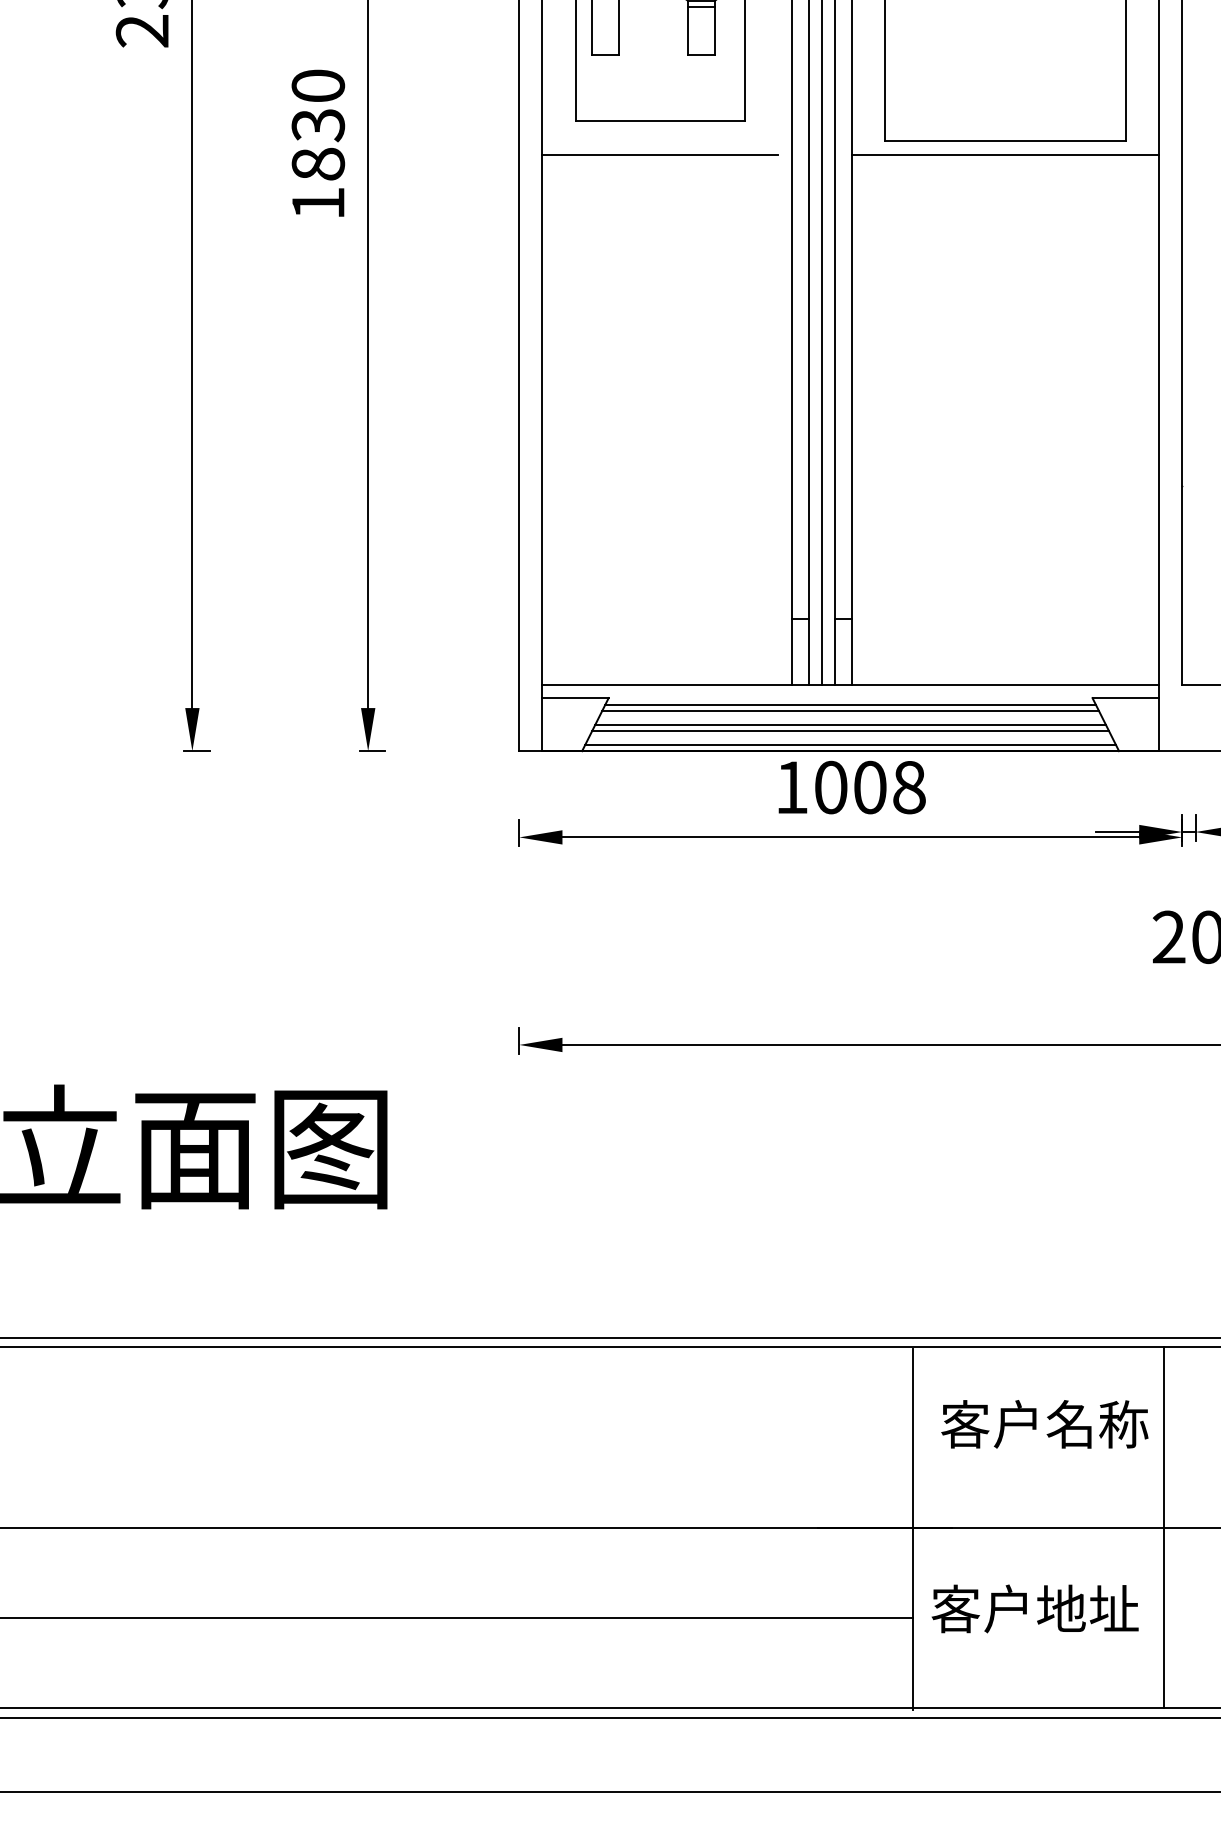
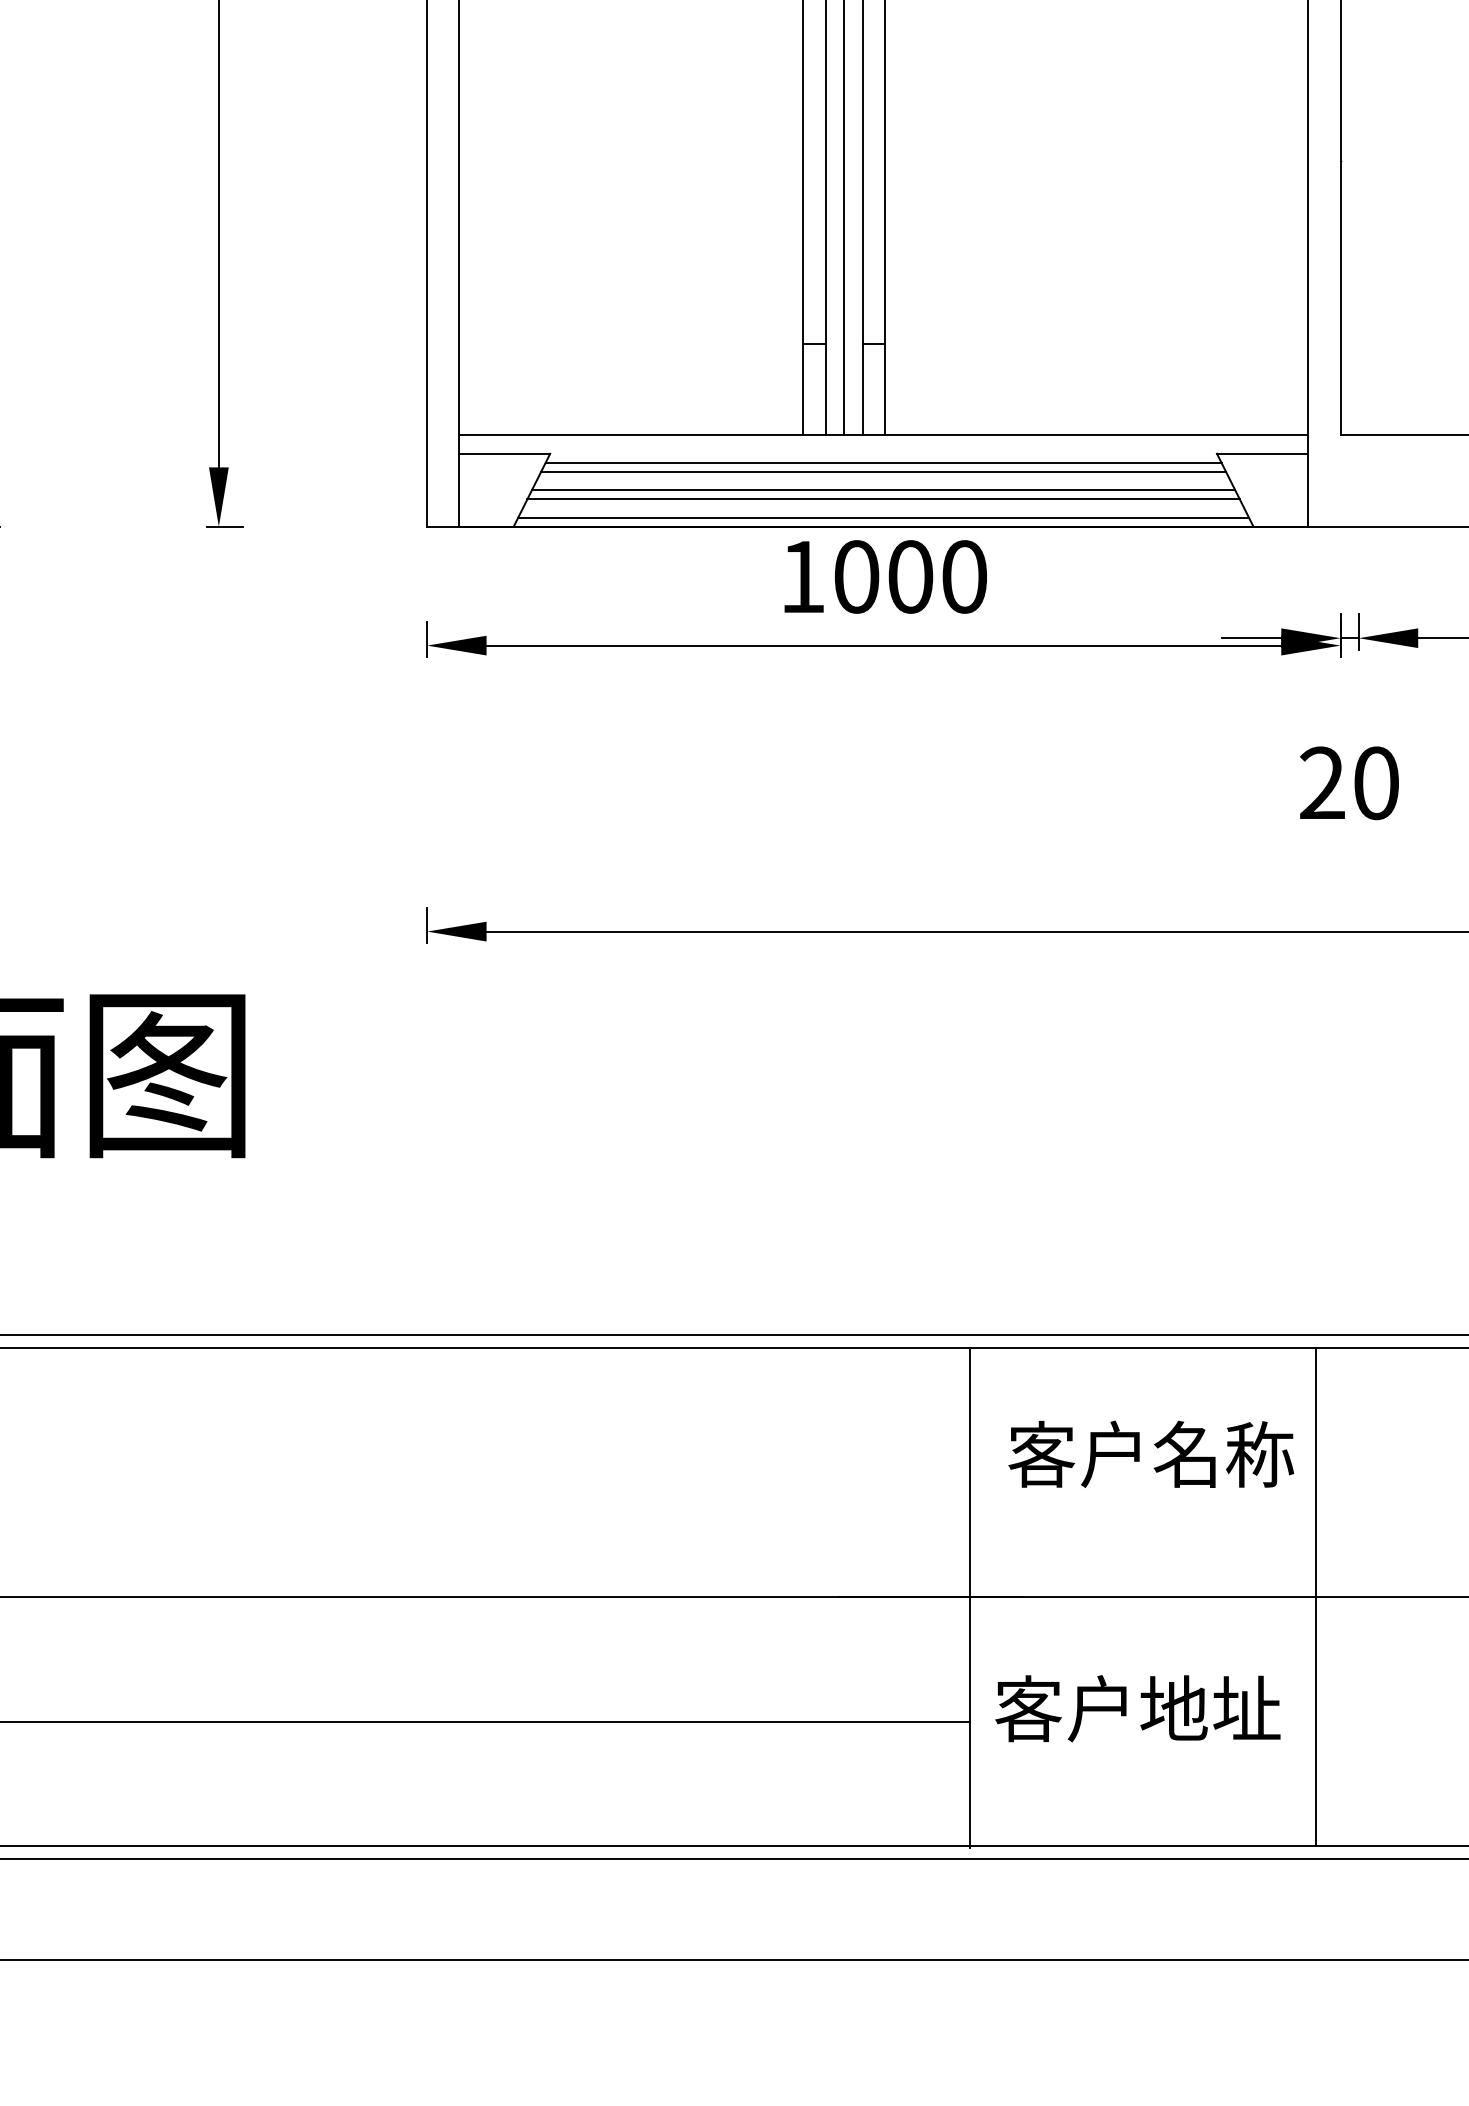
text: (909, 787) -> (964, 576), 1008 -> 1000

